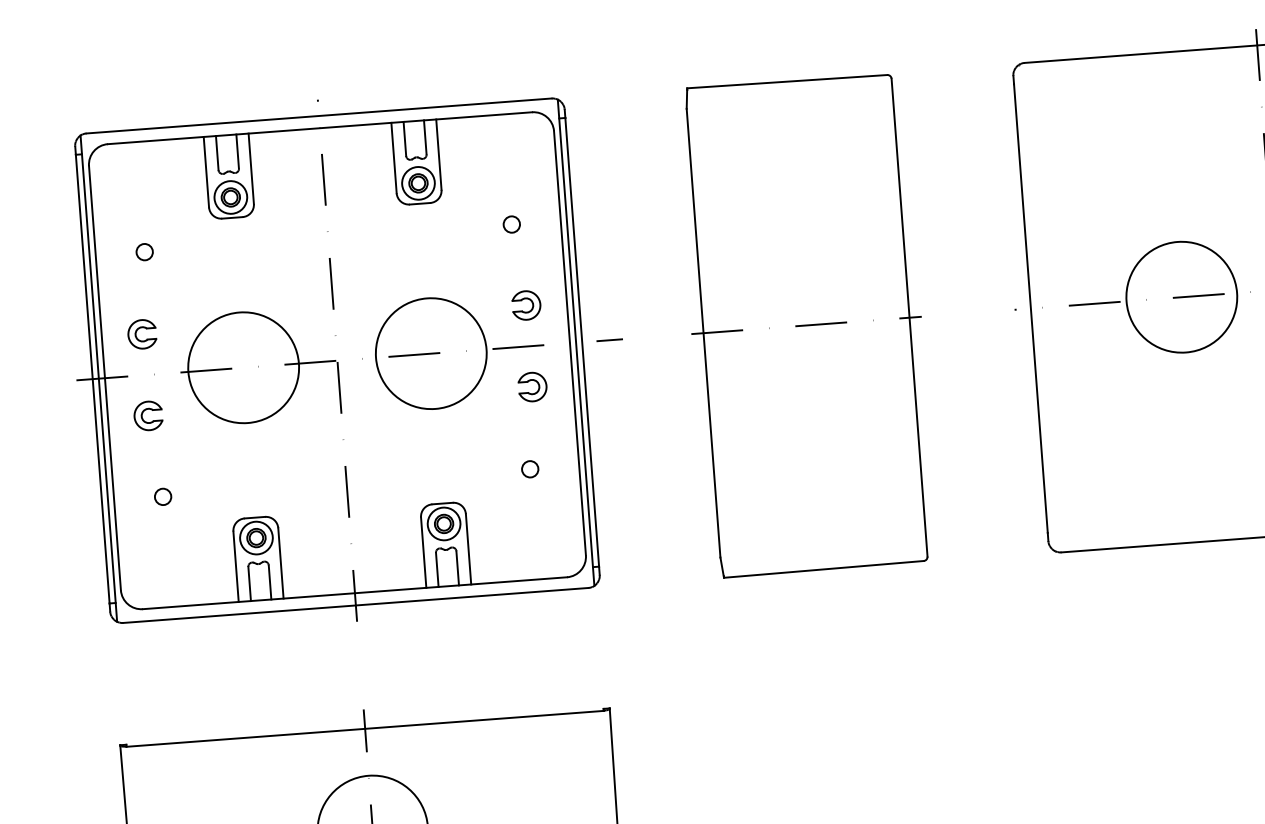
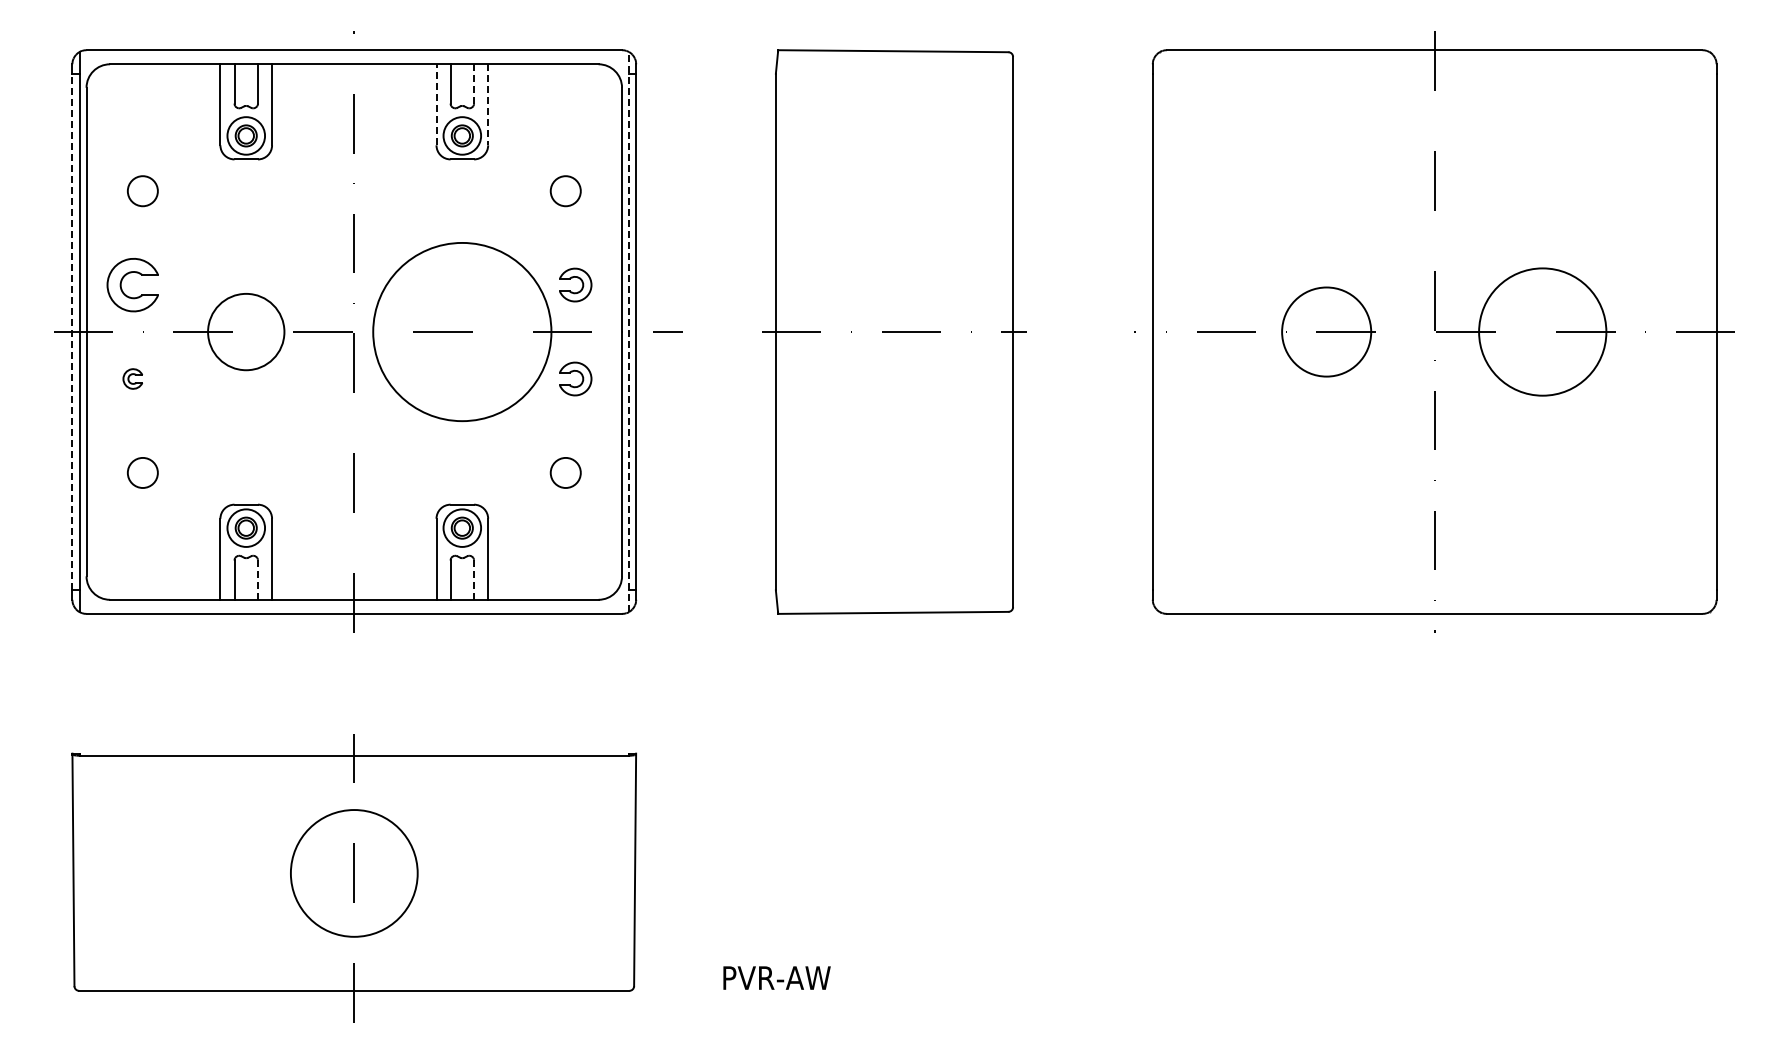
line: (425, 137) -> (474, 83), solid -> dashed
line: (439, 154) -> (488, 104), solid -> dashed
line: (394, 157) -> (436, 104), solid -> dashed
circle: (511, 224) -> (565, 190), size x1.6
circle: (144, 251) -> (142, 190), size x1.6
circle: (1181, 296) -> (1326, 331), size x0.7
part: (141, 333) -> (132, 284), size x1.6
line: (576, 343) -> (629, 332), solid -> dashed
circle: (430, 353) -> (461, 331), size x1.4
circle: (242, 367) -> (245, 331), size x0.6
line: (92, 378) -> (72, 331), solid -> dashed
part: (147, 415) -> (132, 378), size x0.6
circle: (530, 468) -> (565, 472), size x1.6
circle: (162, 496) -> (142, 472), size x1.6
line: (458, 568) -> (474, 580), solid -> dashed
line: (270, 582) -> (258, 580), solid -> dashed

